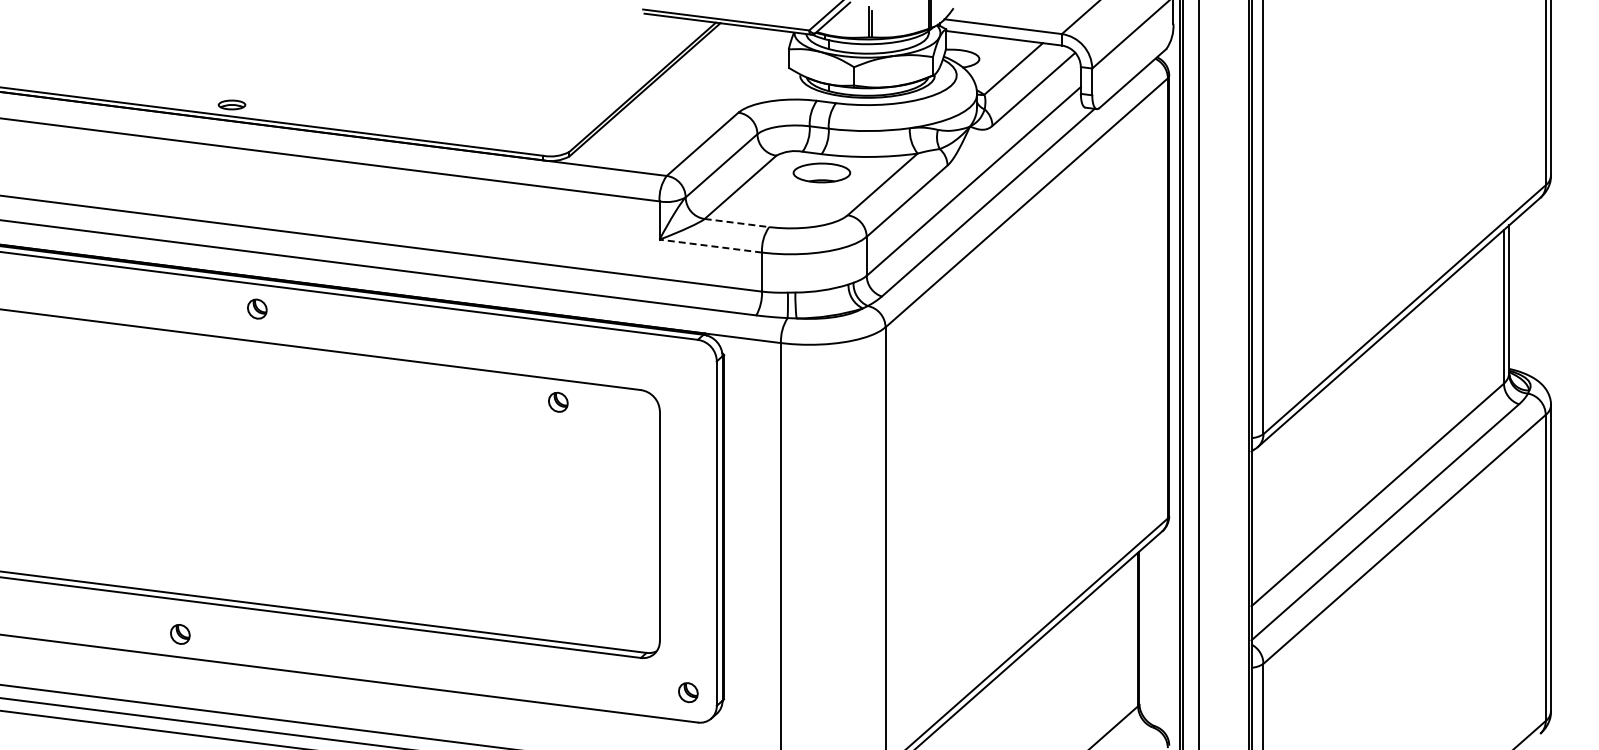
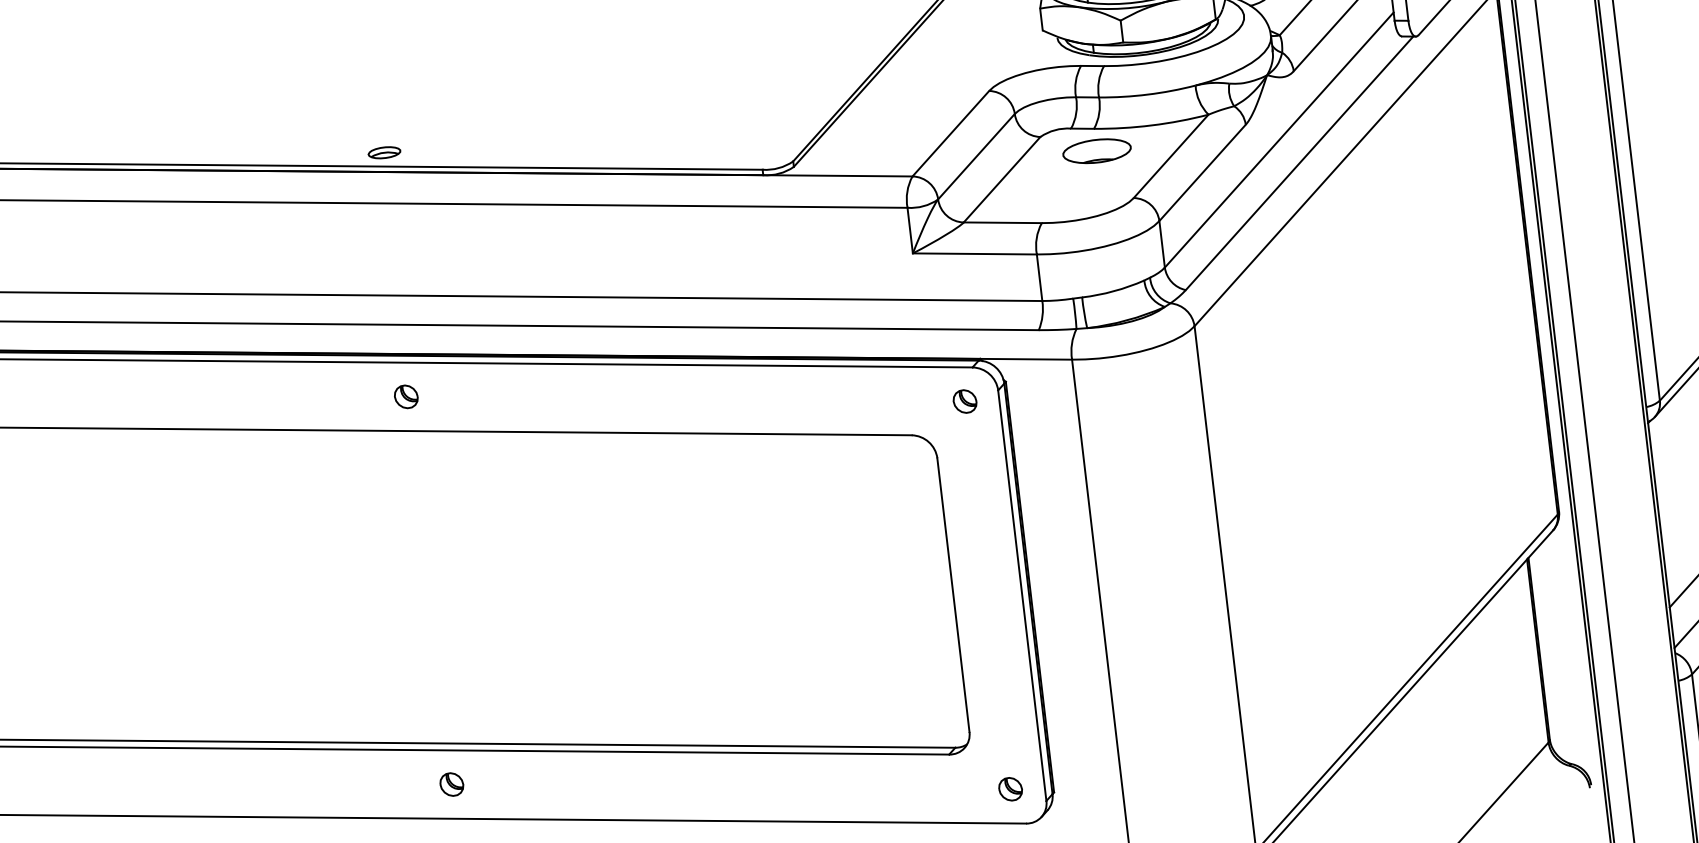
line: (736, 223) -> (1002, 223), dashed -> solid
line: (710, 246) -> (974, 254), dashed -> solid
part: (257, 308) -> (406, 396), moved
part: (558, 401) -> (965, 400), moved
part: (180, 634) -> (452, 784), moved

